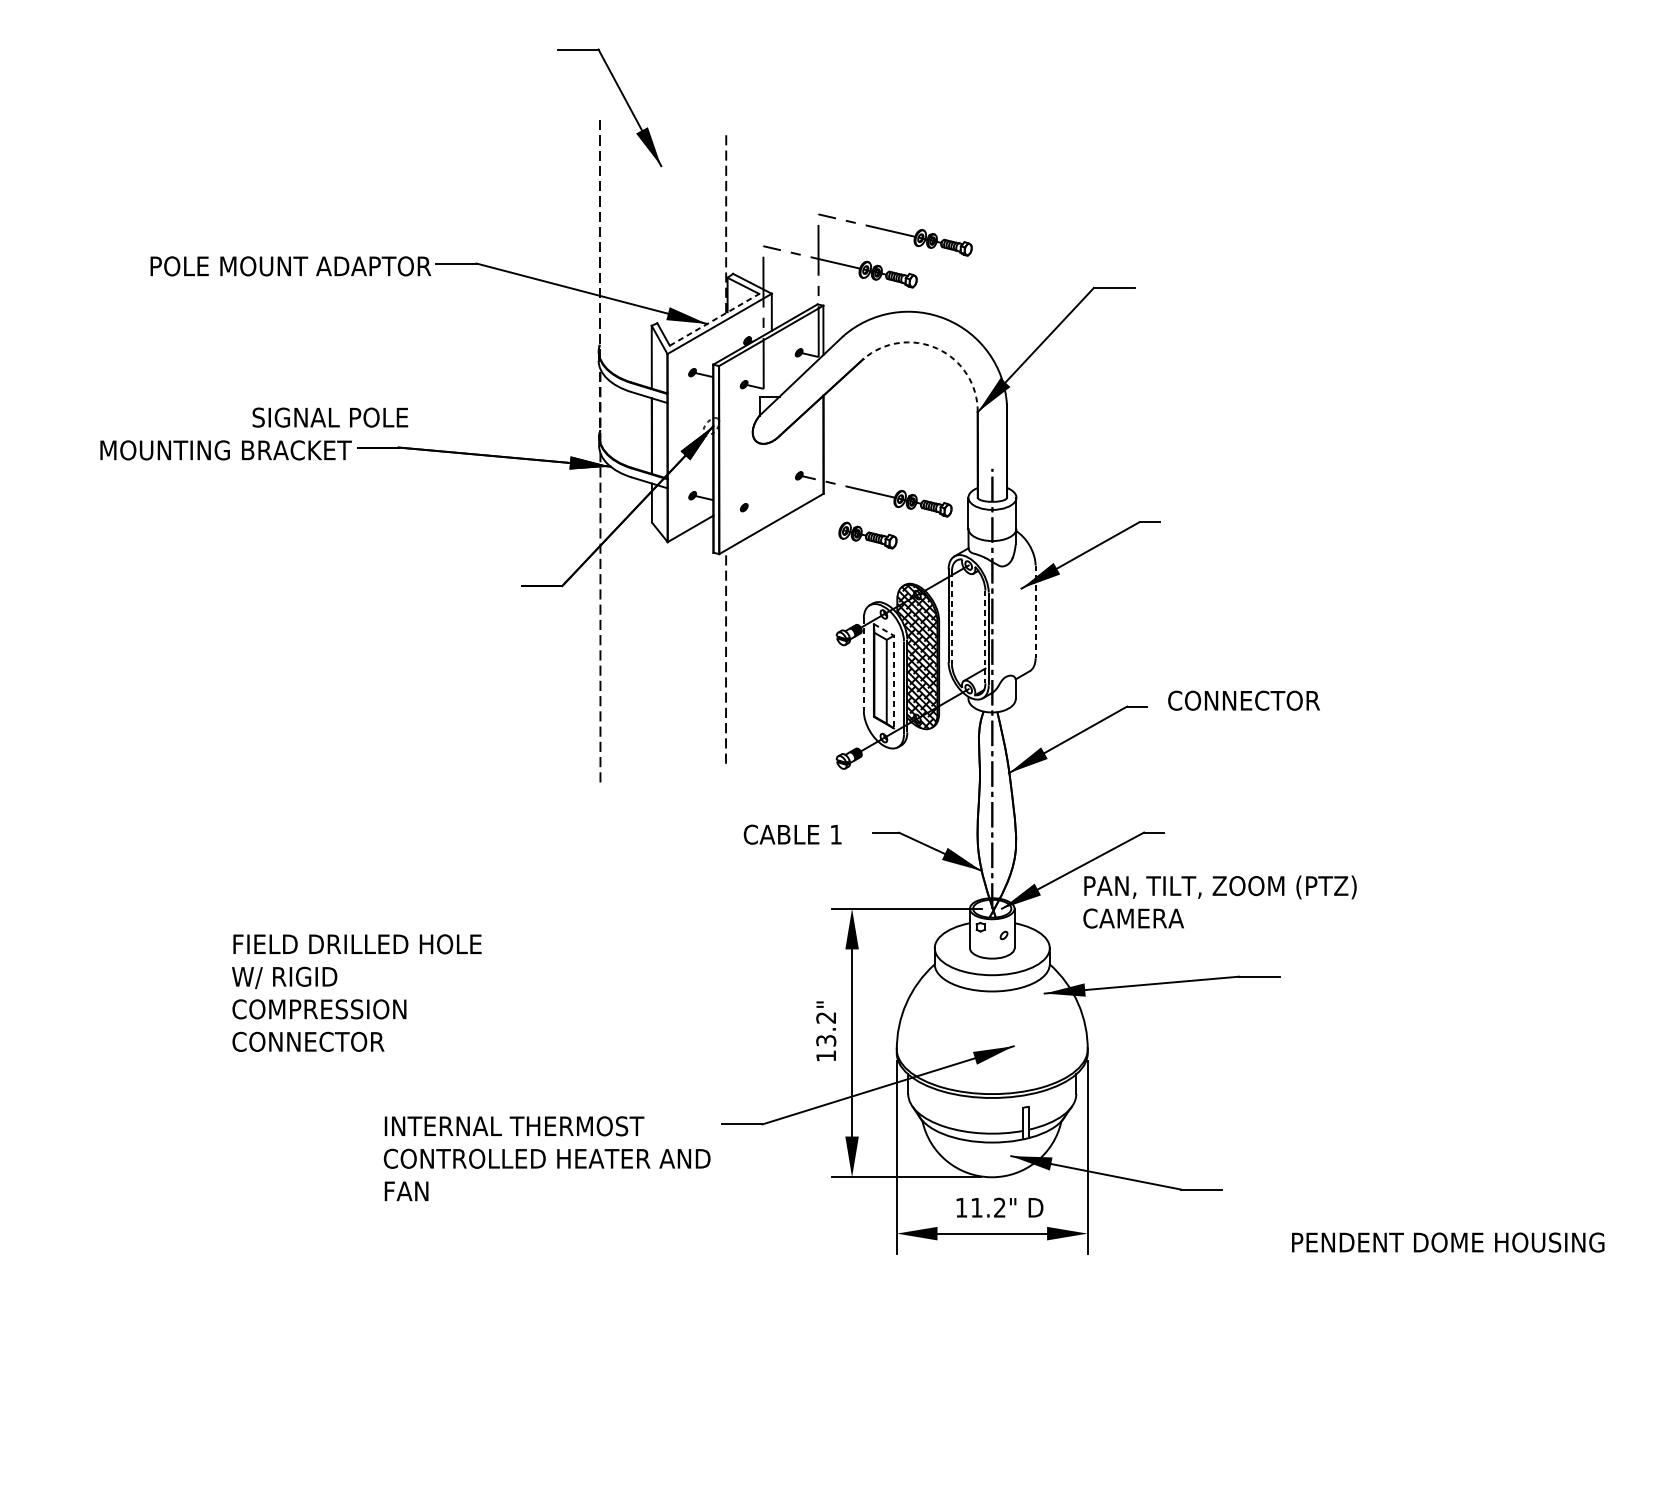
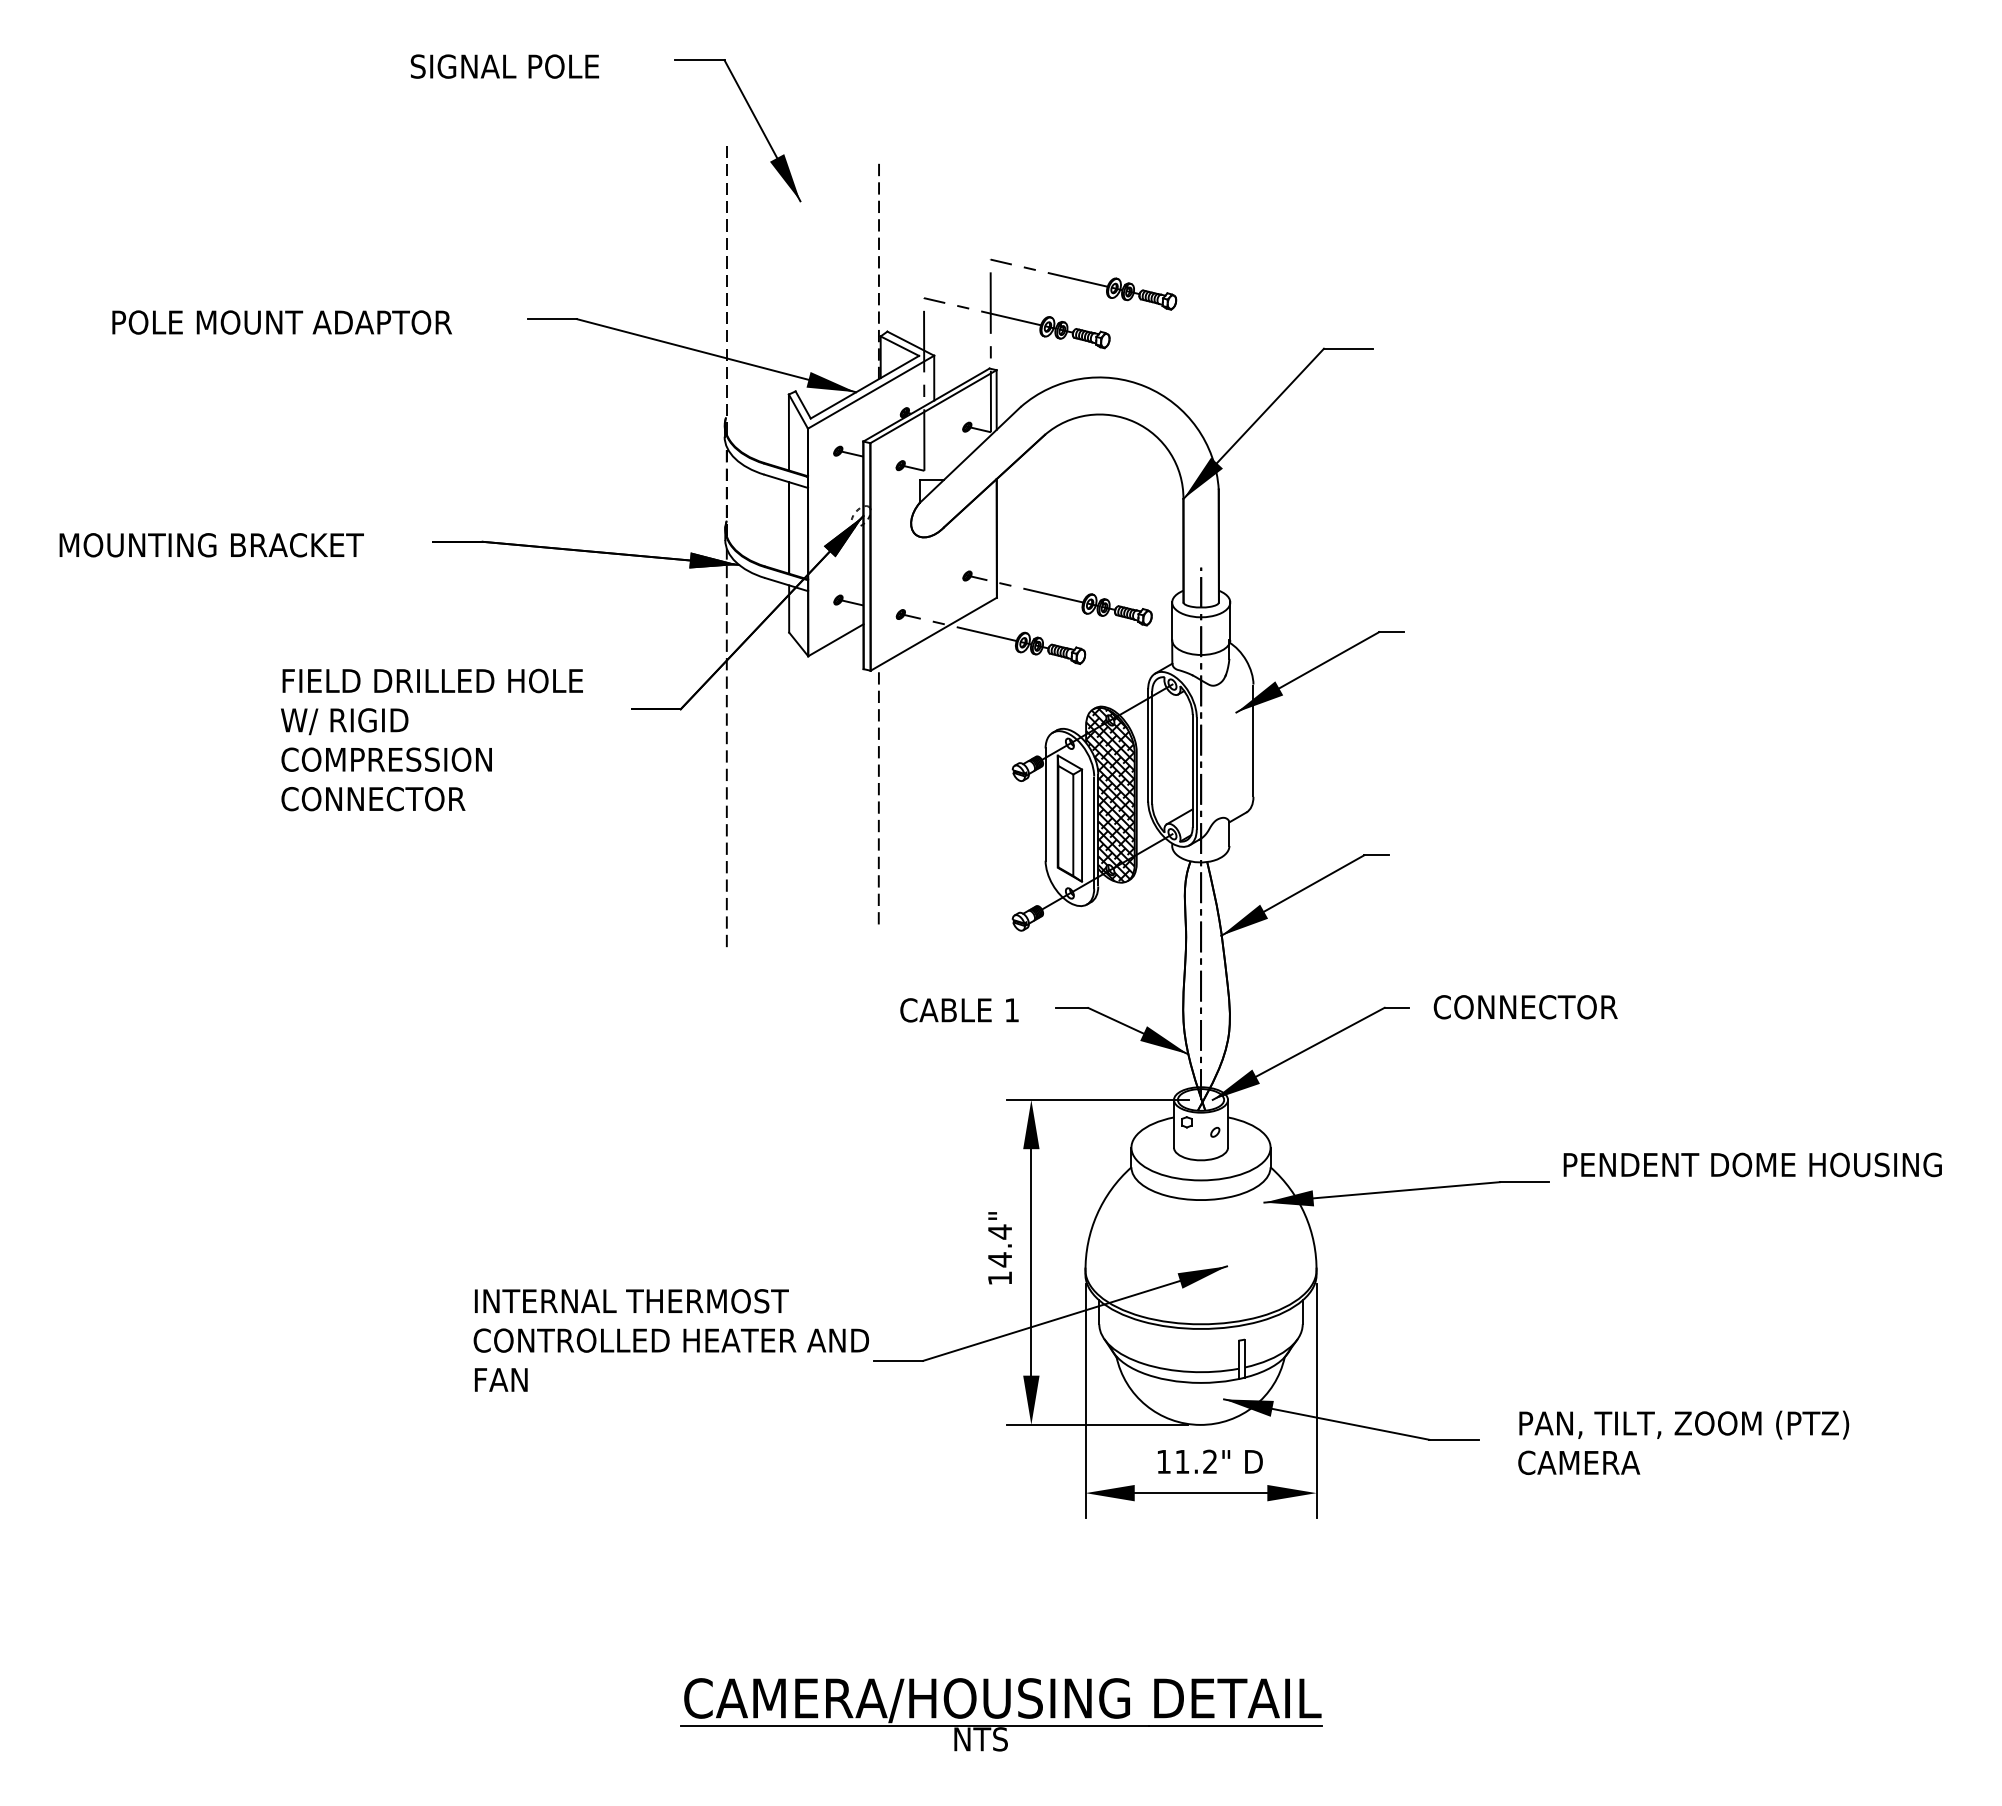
text: (290, 266) -> (281, 322), moved
line: (714, 320) -> (864, 387), dashed -> solid
arc: (937, 348) -> (1134, 422), dashed -> solid
text: (329, 417) -> (504, 66), moved
text: (225, 450) -> (211, 545), moved
line: (791, 518) -> (957, 627), added
line: (1035, 612) -> (1253, 741), dashed -> solid
line: (952, 618) -> (1152, 748), dashed -> solid
line: (985, 637) -> (1192, 771), dashed -> solid
line: (863, 665) -> (1045, 805), dashed -> solid
line: (894, 670) -> (1082, 811), dashed -> solid
text: (1243, 700) -> (1525, 1007), moved
text: (1219, 901) -> (1683, 1442), moved
text: (356, 992) -> (431, 739), moved
text: (825, 1029) -> (999, 1245), 13.2" -> 14.4"
text: (547, 1158) -> (671, 1340), moved
text: (1447, 1242) -> (1752, 1164), moved
part: (827, 1416) -> (1001, 1714), added

